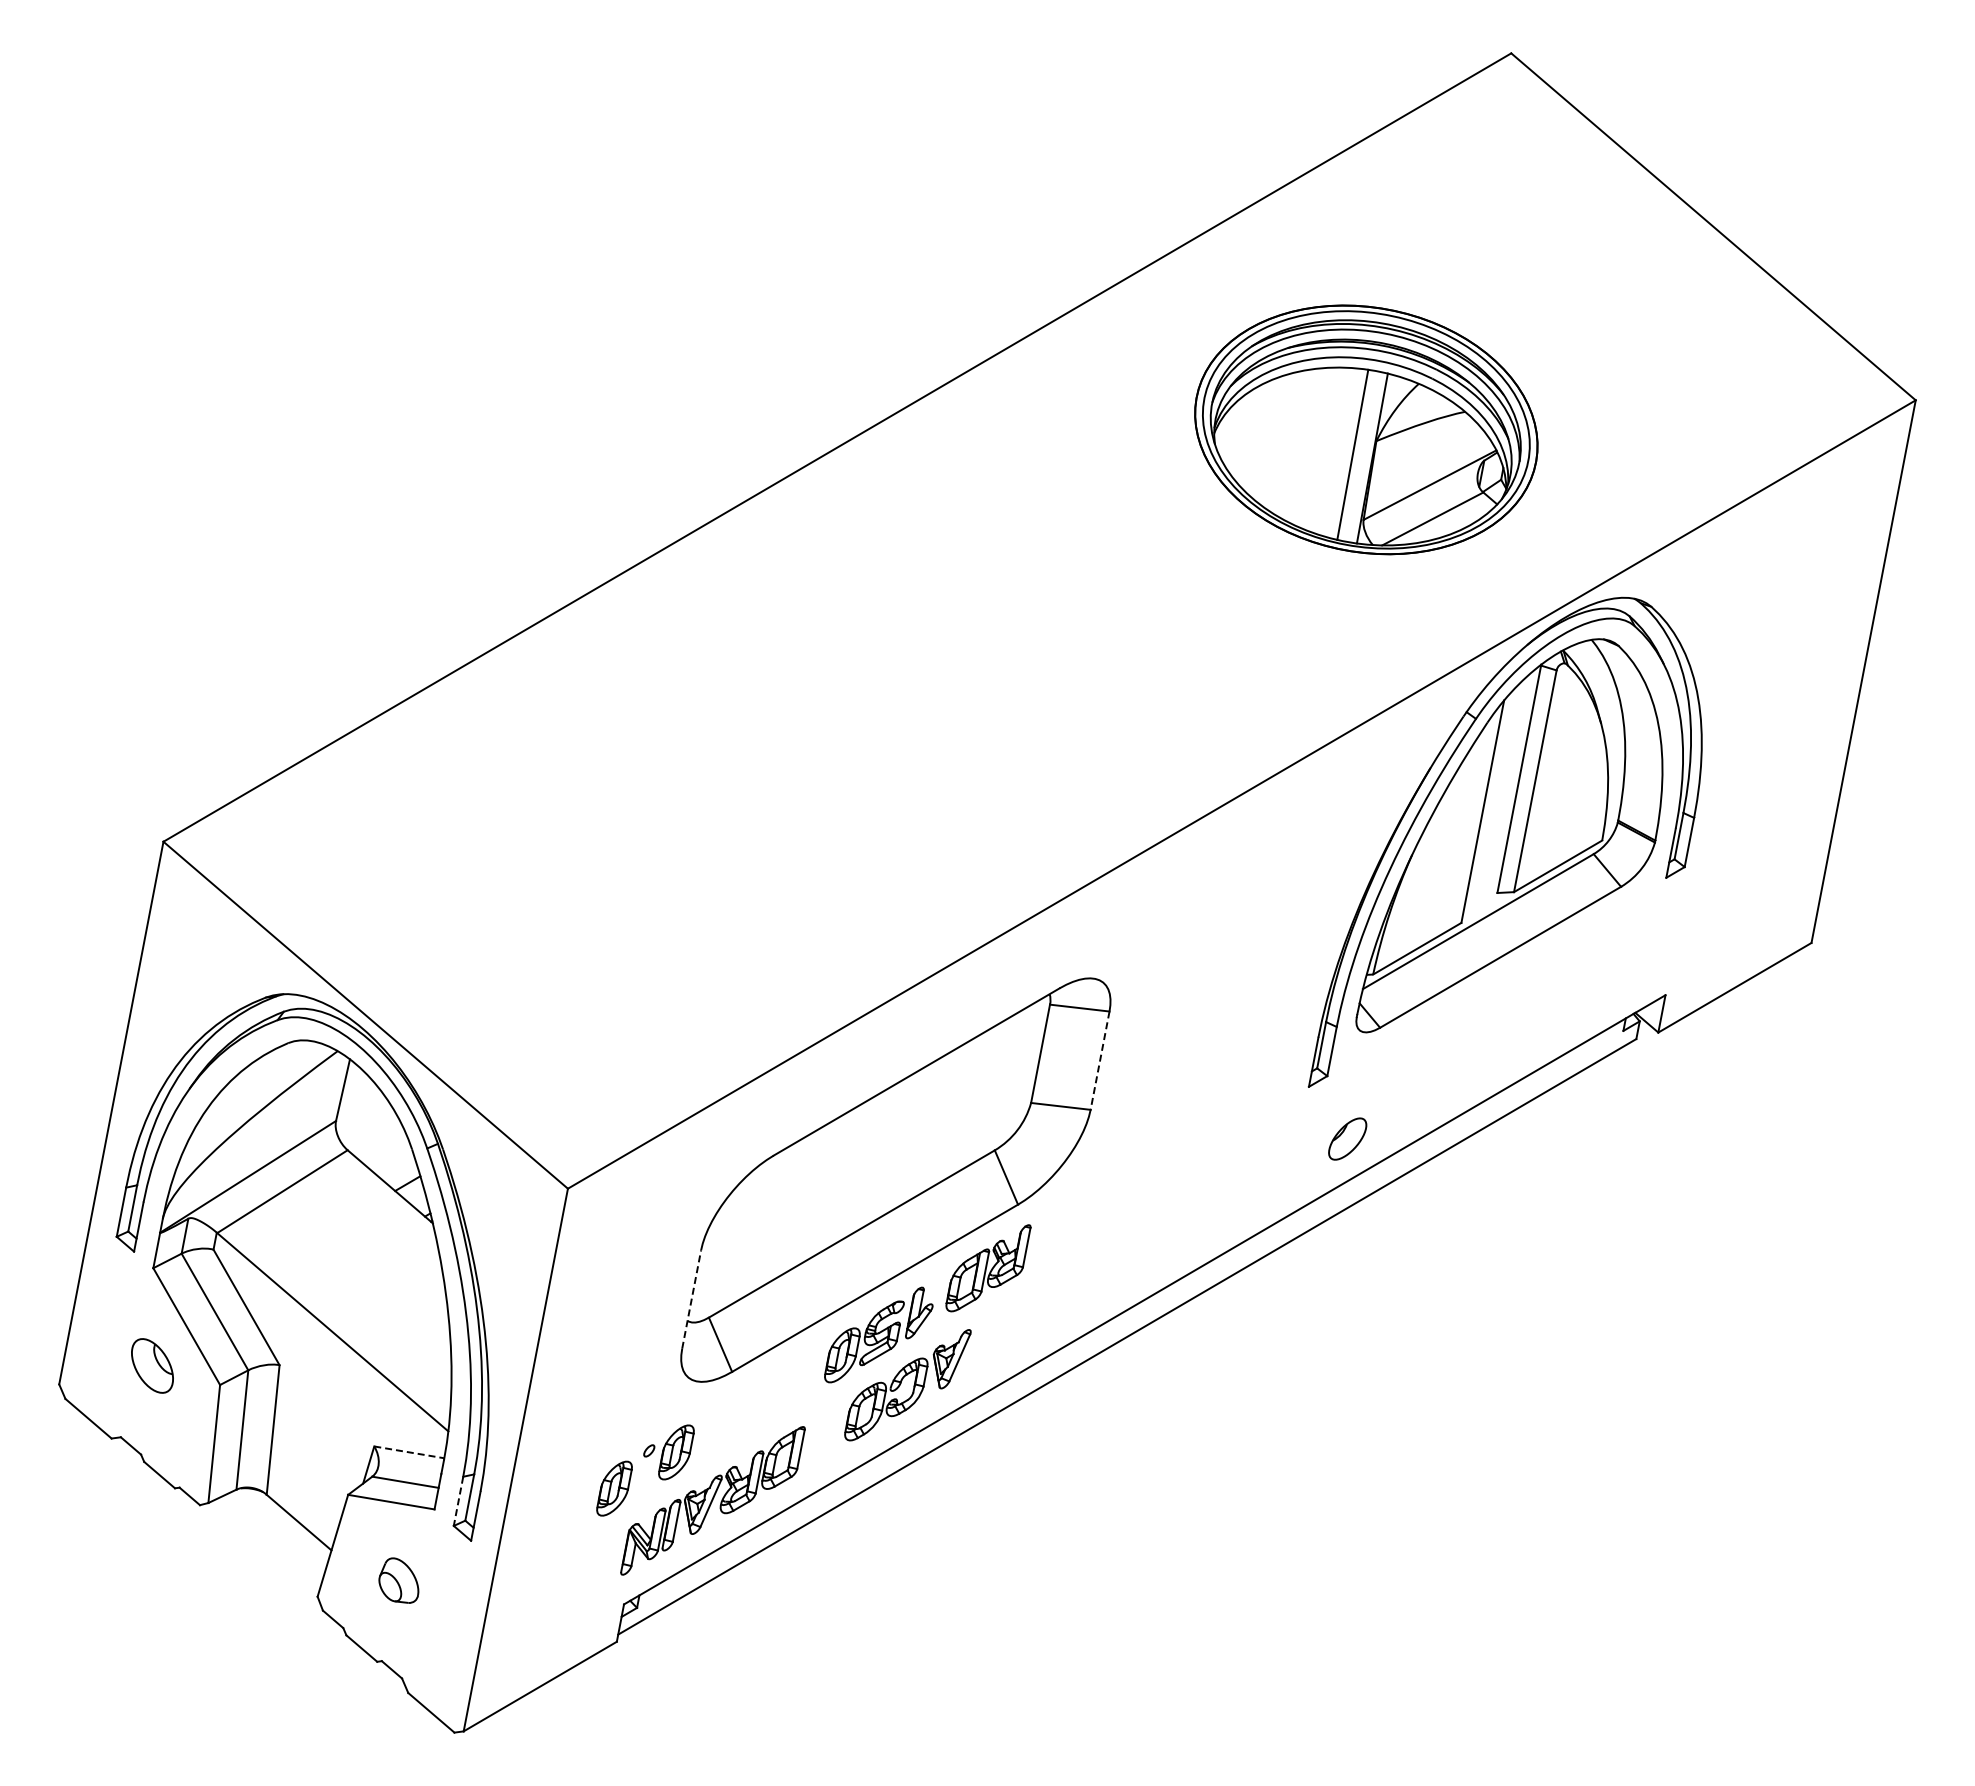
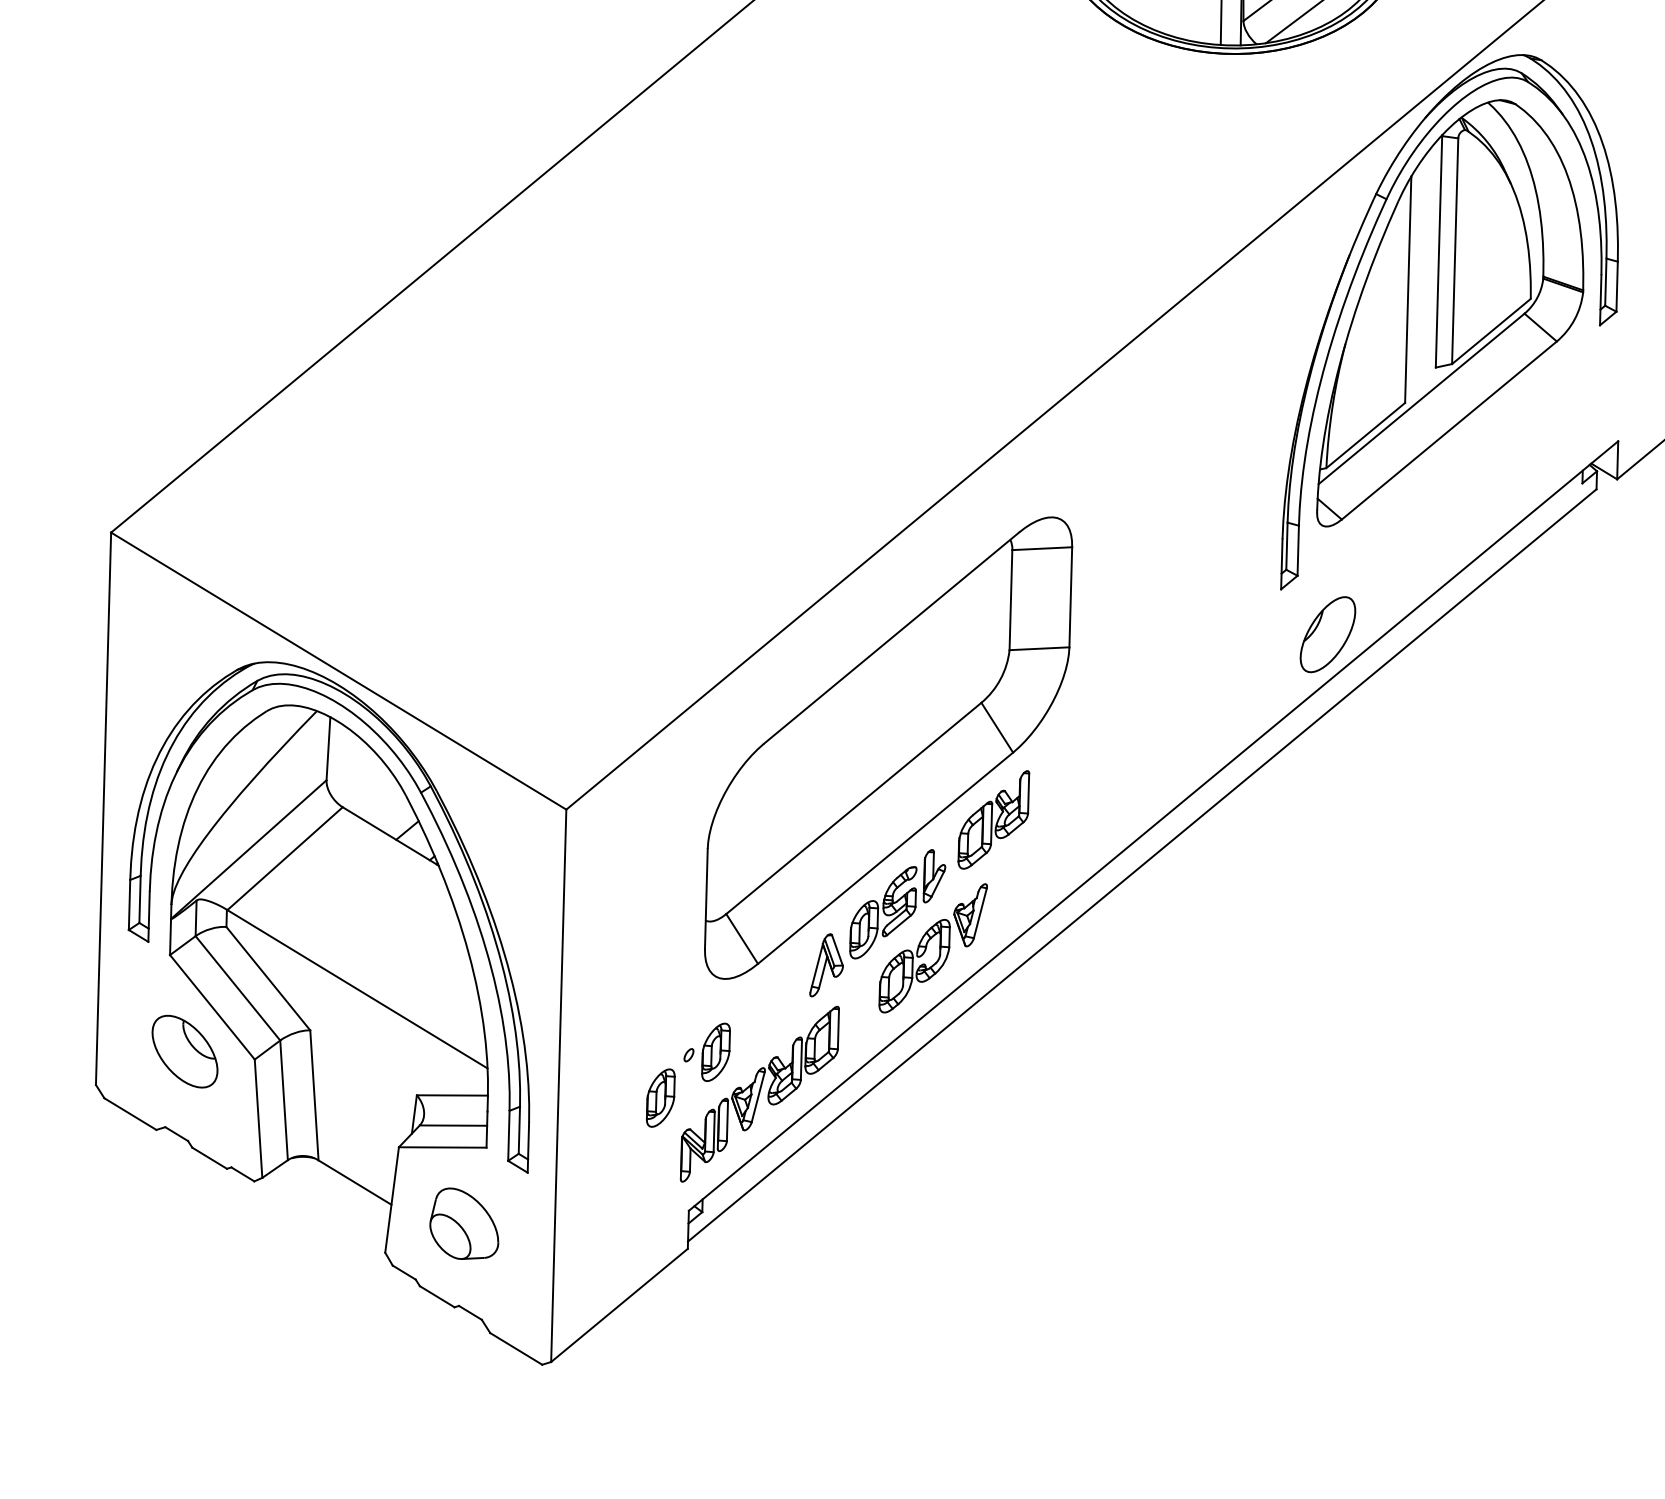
line: (1099, 1061) -> (1070, 598), dashed -> solid
part: (1347, 1138) -> (1327, 634), size x1.67
line: (691, 1299) -> (706, 898), dashed -> solid
part: (152, 1365) -> (184, 1051), size x1.43
part: (796, 1383) -> (823, 964), added
line: (409, 1452) -> (452, 1095), dashed -> solid
line: (458, 1501) -> (508, 1135), dashed -> solid
part: (398, 1580) -> (462, 1223), size x1.67

